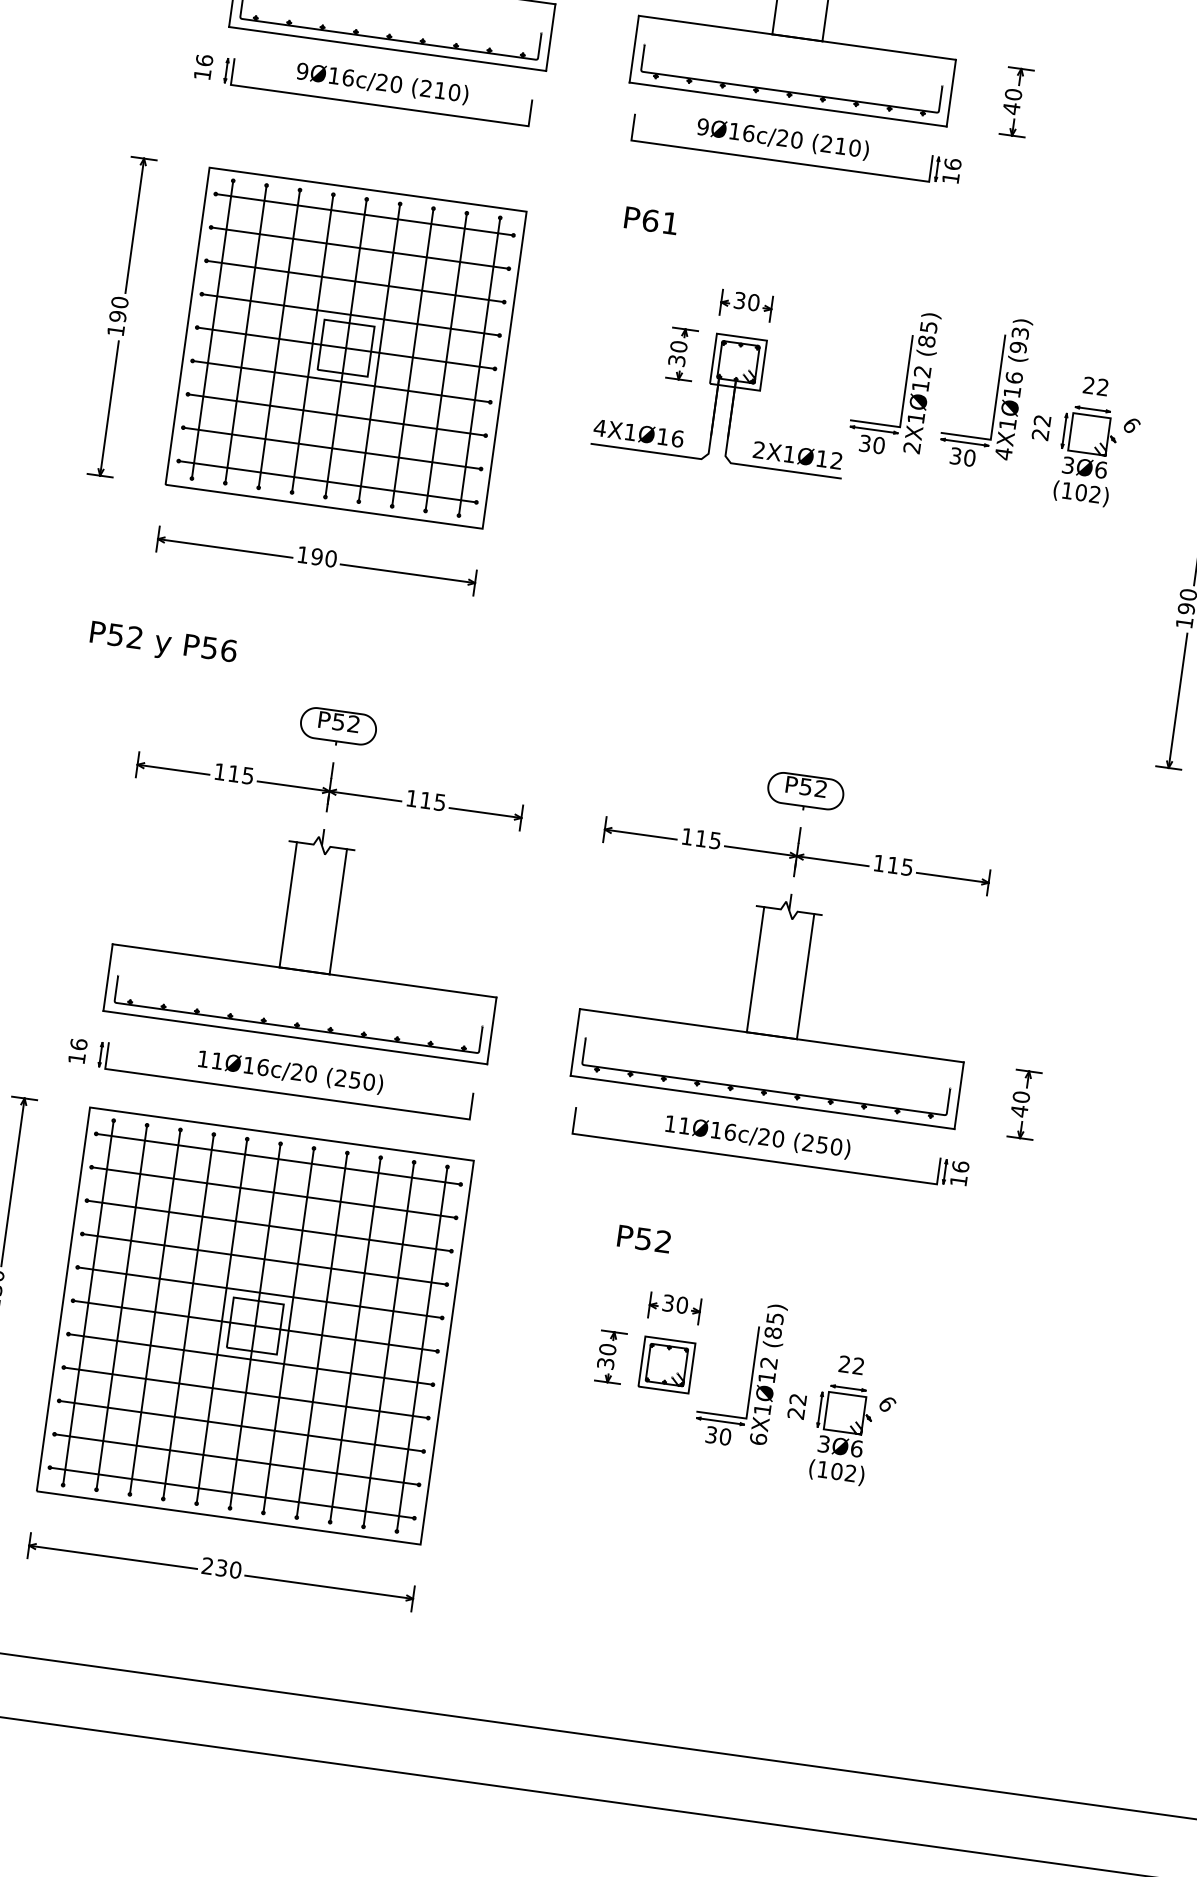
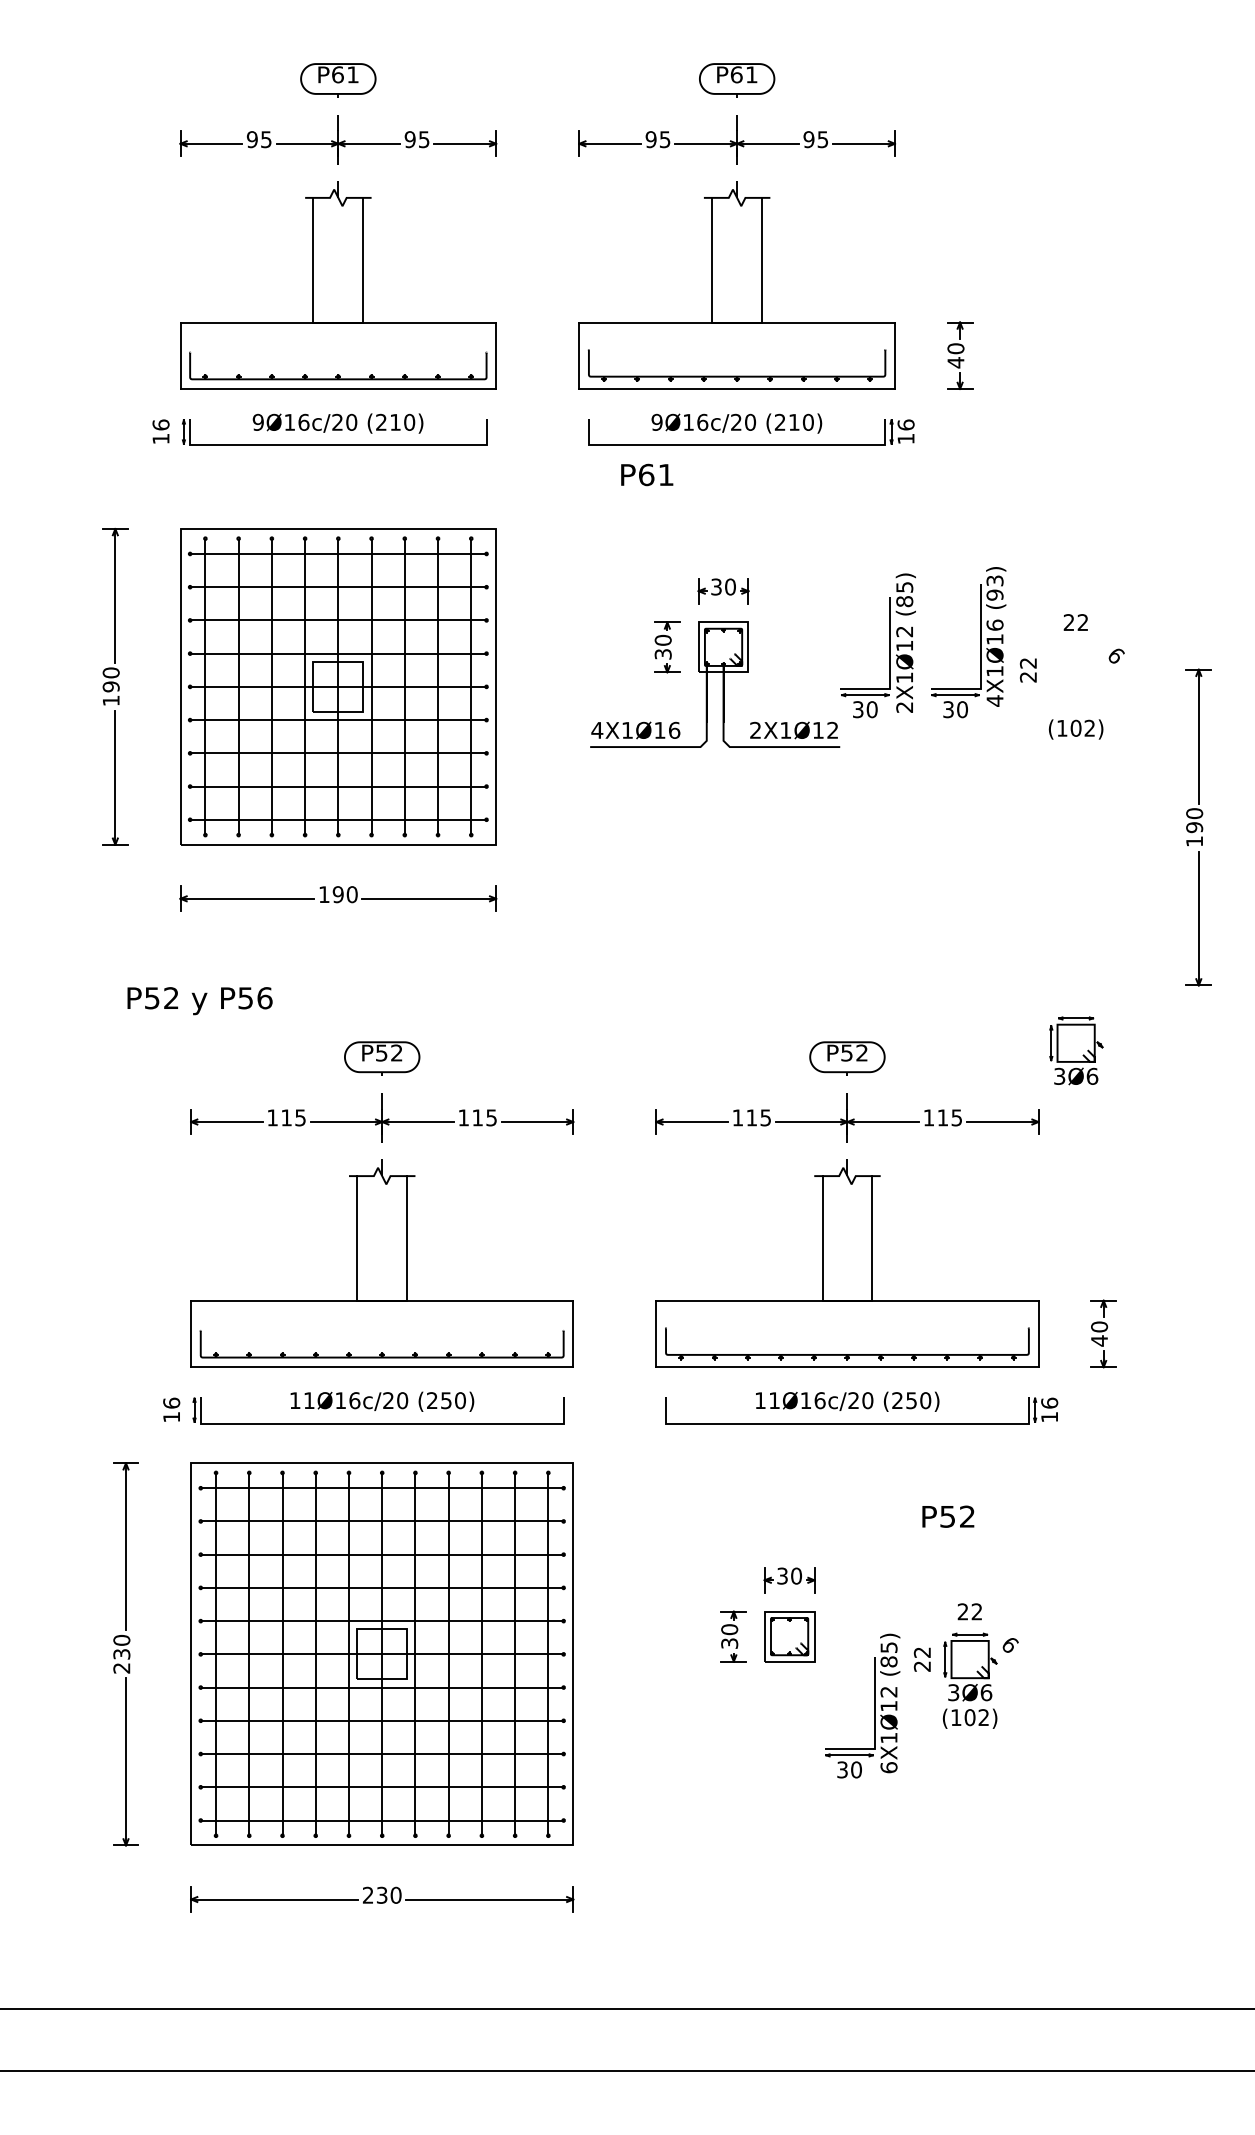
text: (651, 220) -> (647, 474), moved
part: (1088, 441) -> (1076, 1050), moved
text: (644, 1238) -> (948, 1516), moved
part: (752, 1374) -> (874, 1705), moved

